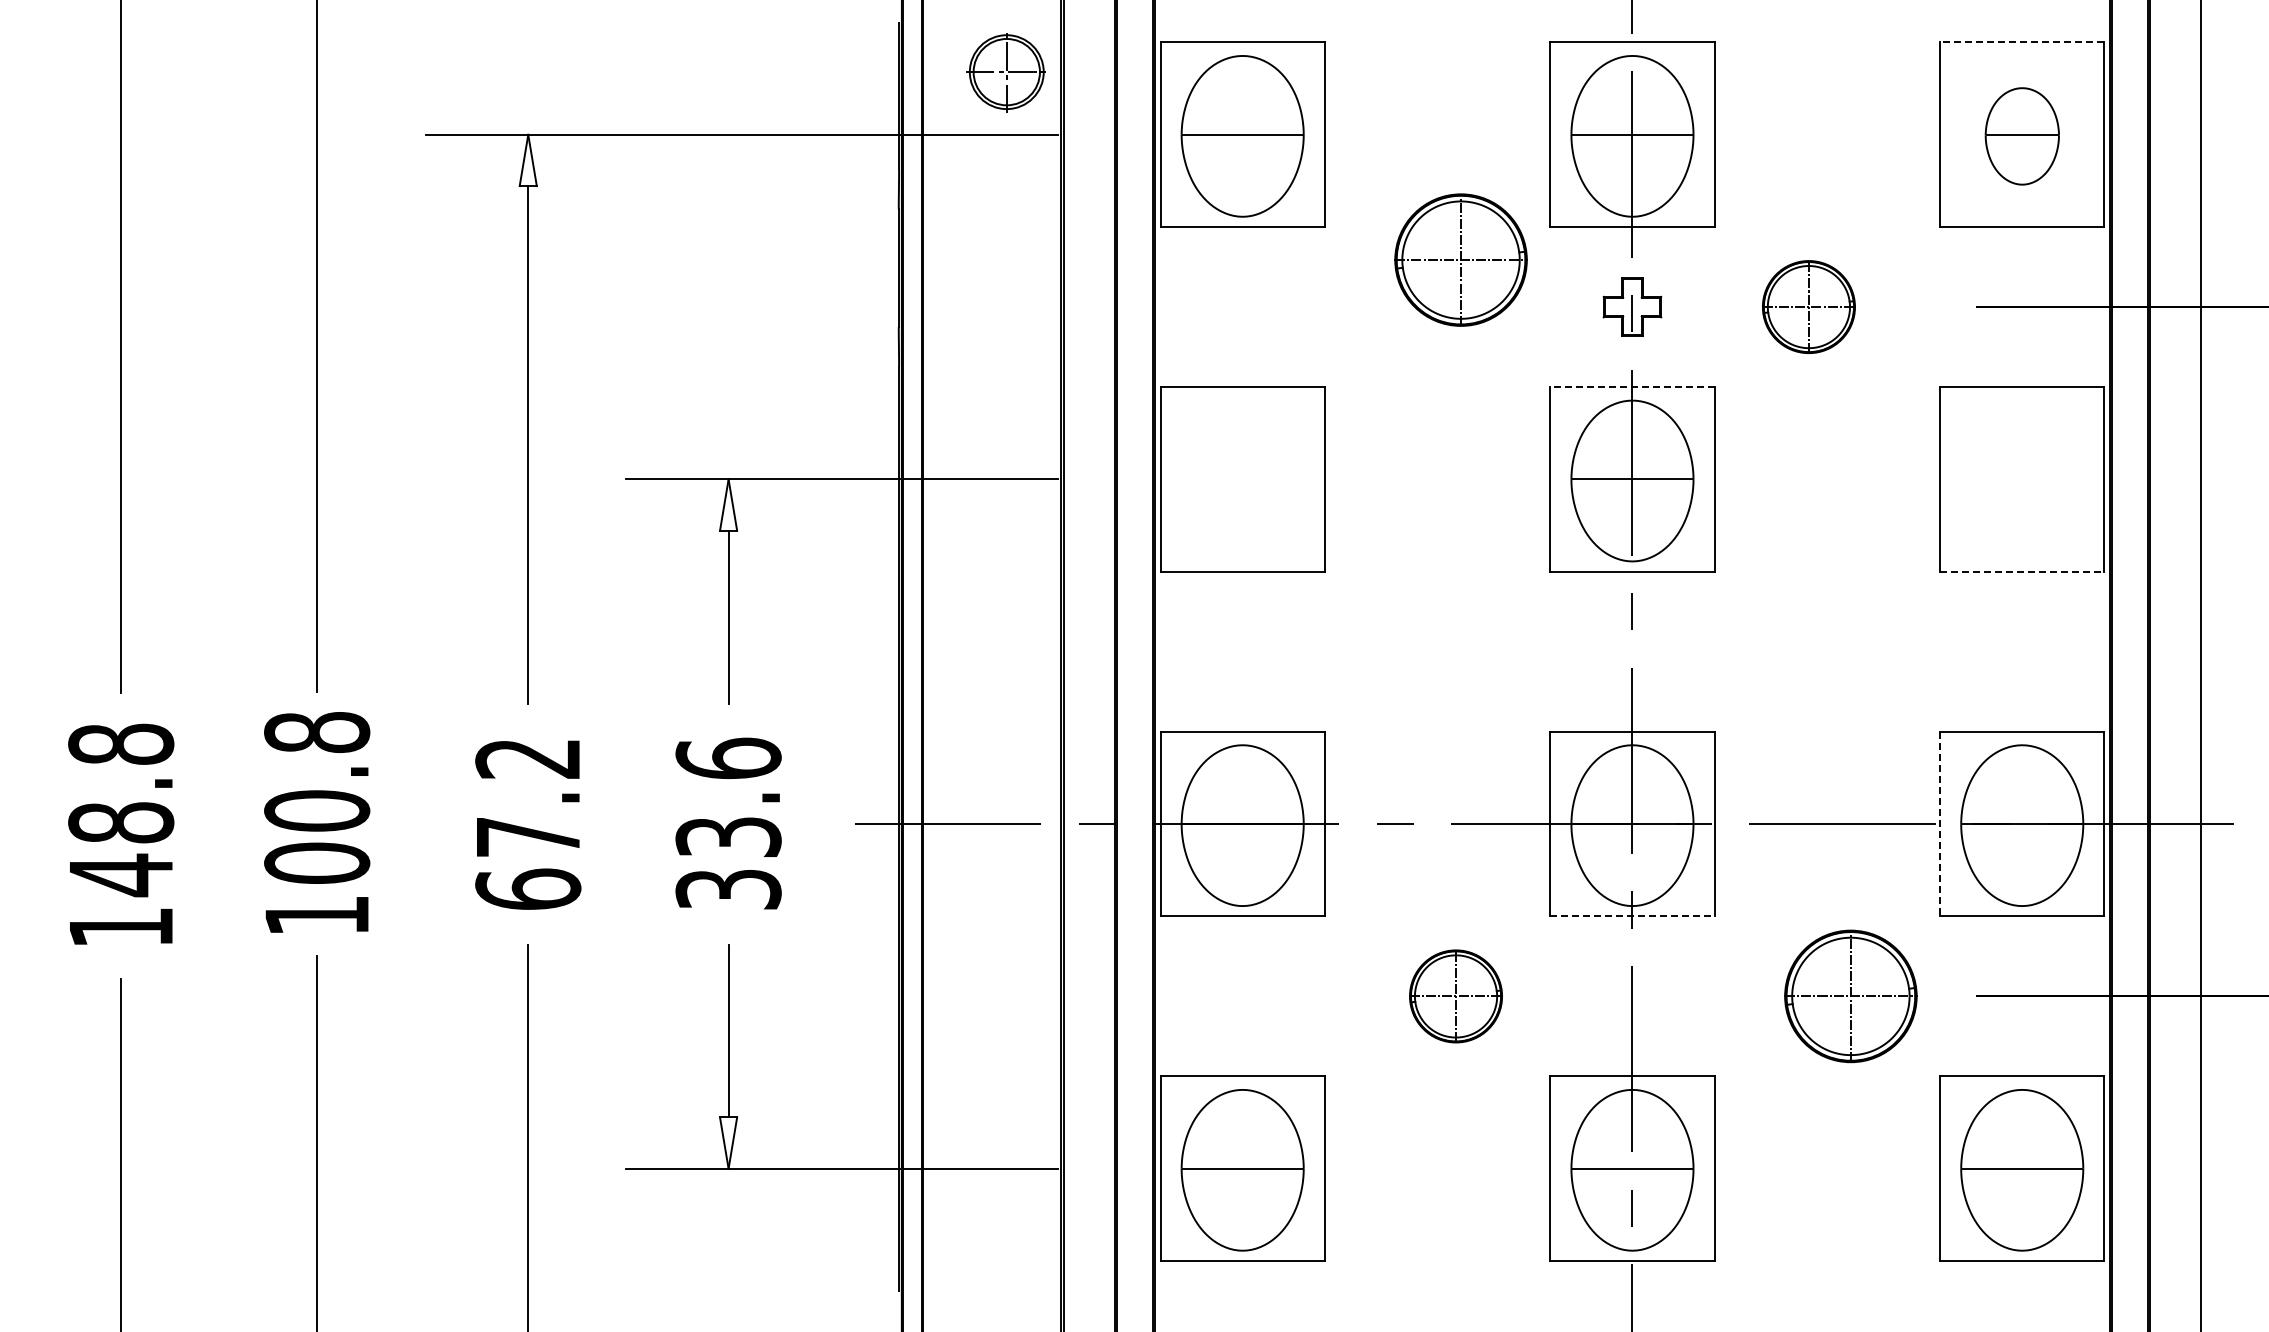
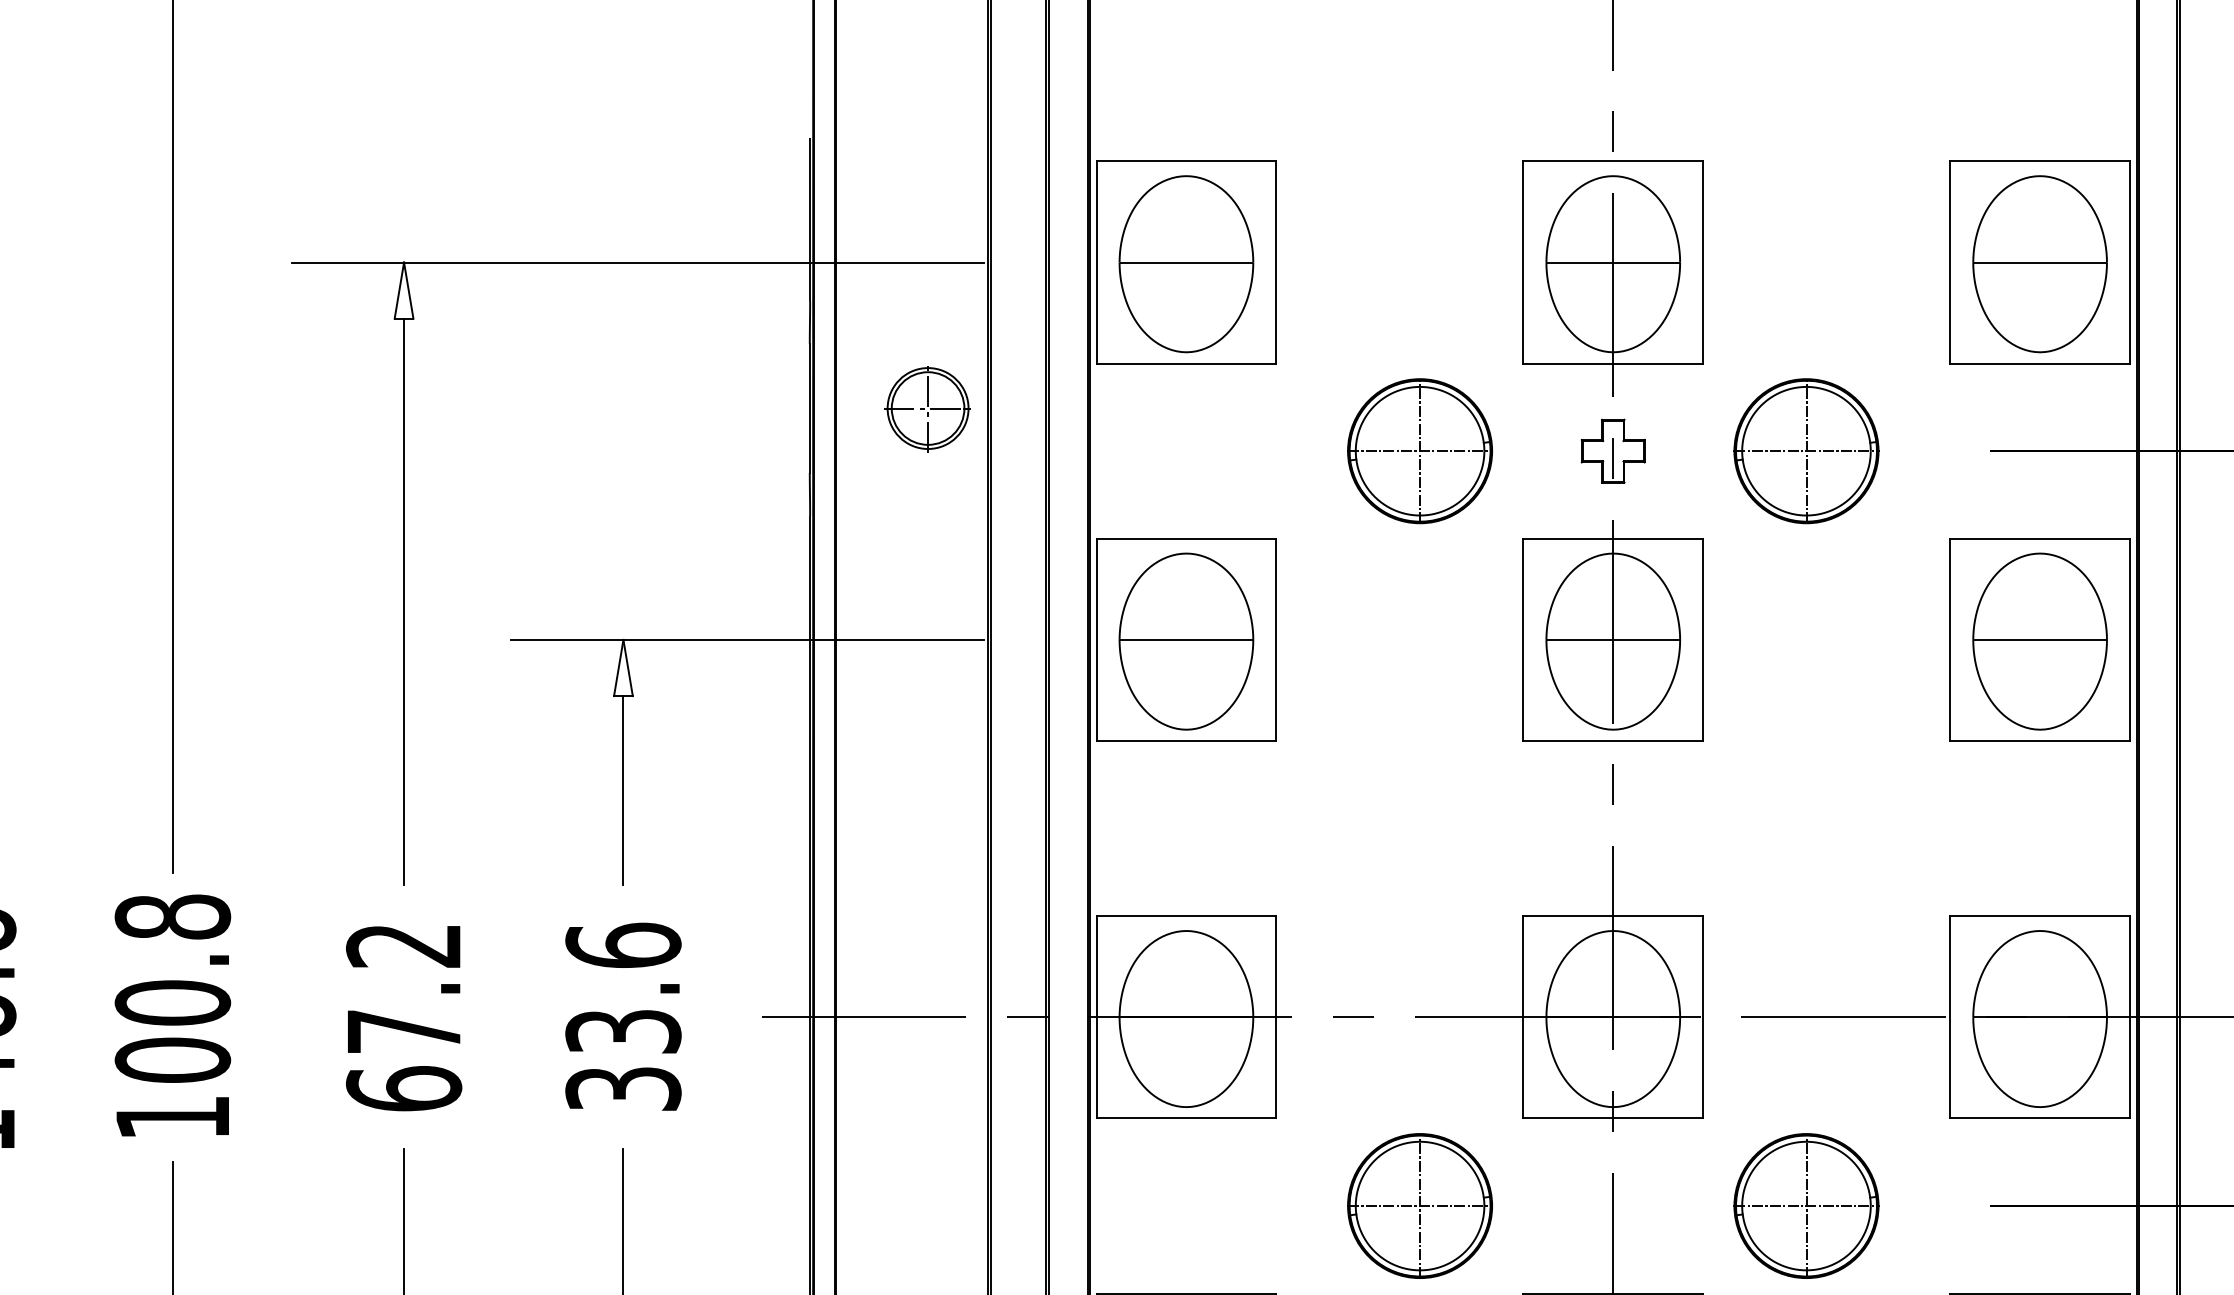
line: (2021, 42) -> (2039, 161), dashed -> solid
part: (1005, 72) -> (926, 408), moved
part: (2022, 136) -> (2040, 264), size x1.67
part: (1460, 259) -> (1419, 450), moved
part: (1808, 306) -> (1806, 450), size x1.43
line: (1631, 387) -> (1612, 539), dashed -> solid
part: (1242, 480) -> (1186, 641), added
part: (2022, 480) -> (2040, 641), added
line: (2022, 571) -> (2040, 740), dashed -> solid
line: (1940, 824) -> (1950, 1017), dashed -> solid
line: (1632, 916) -> (1613, 1118), dashed -> solid
part: (1455, 996) -> (1419, 1206), size x1.43
part: (1850, 996) -> (1806, 1206), moved

